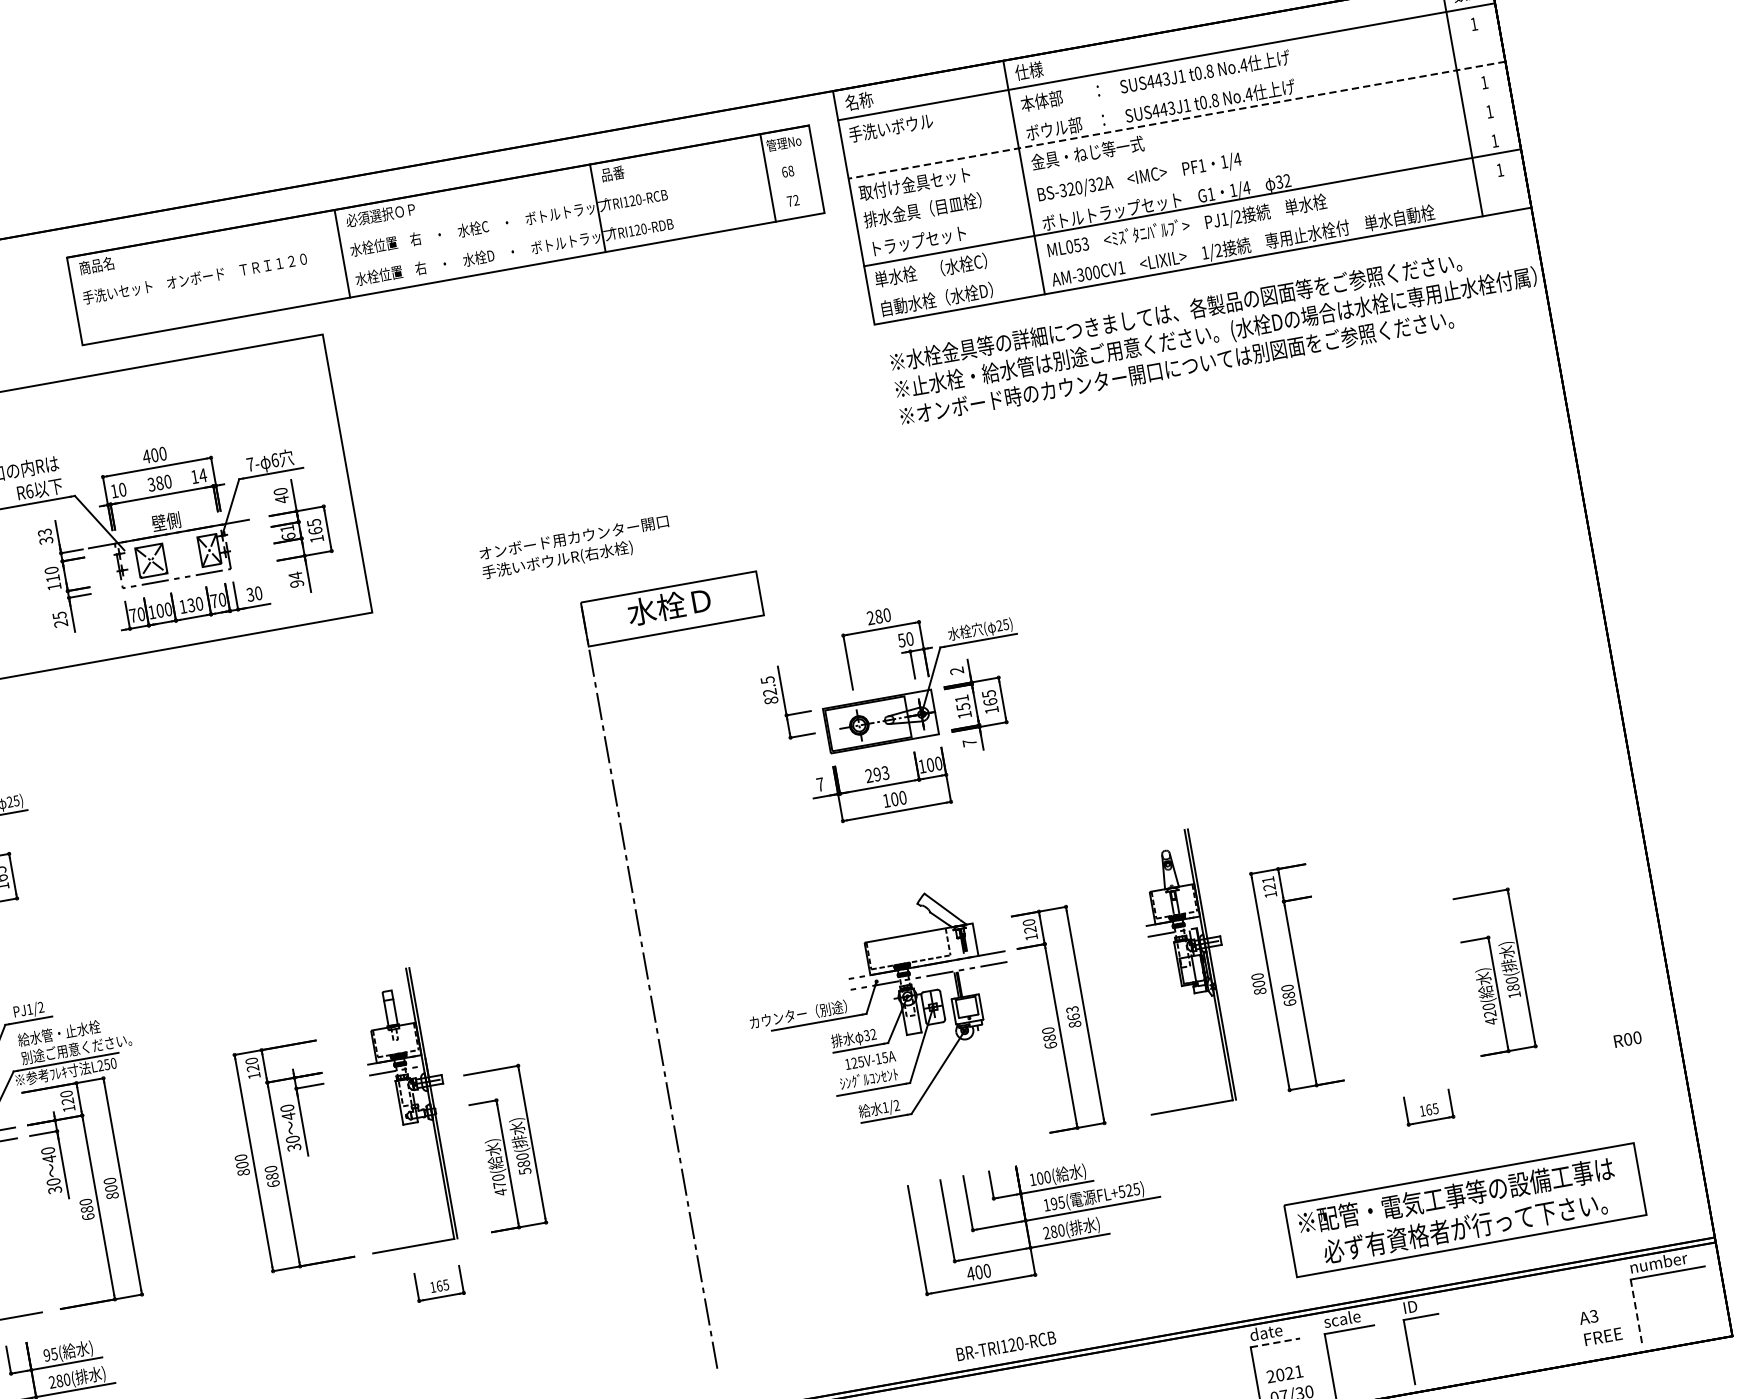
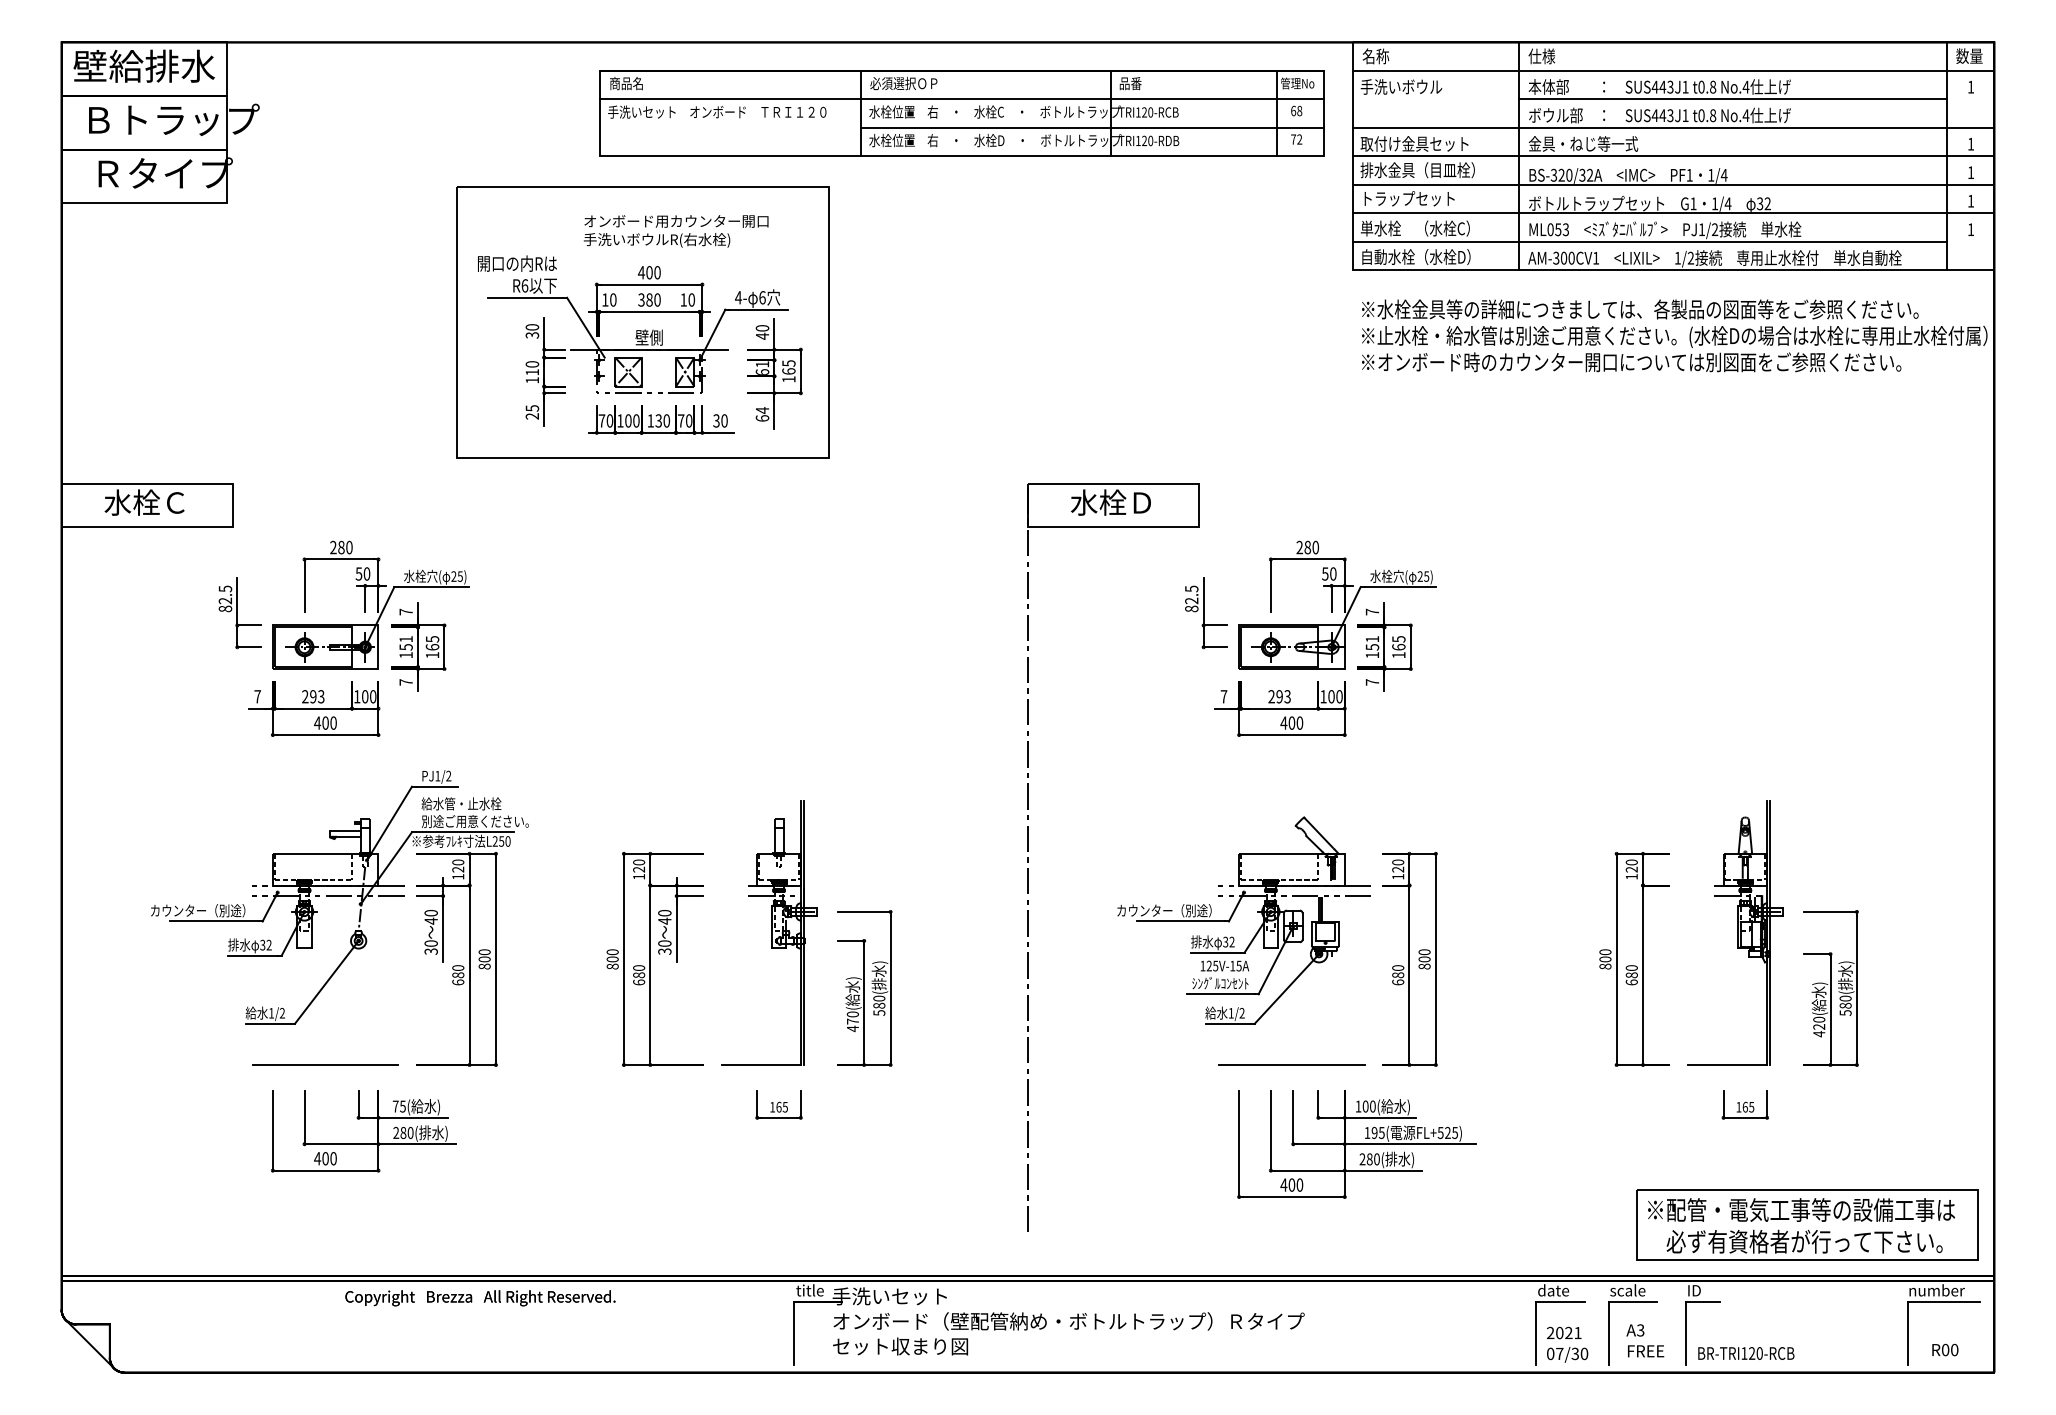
line: (1232, 80) -> (1732, 99), added
line: (1176, 119) -> (1673, 127), dashed -> solid
line: (1182, 149) -> (1673, 156), added
line: (1187, 178) -> (1673, 184), added
line: (442, 220) -> (961, 99), added
line: (581, 225) -> (1092, 127), added
line: (1173, 240) -> (1649, 241), added
text: (250, 464) -> (738, 297), 7- -> 4-
text: (202, 475) -> (691, 299), 14 -> 10
text: (44, 532) -> (532, 327), 33 -> 30
text: (574, 548) -> (675, 231), moved
text: (297, 583) -> (762, 418), 94 -> 64
text: (955, 670) -> (1371, 611), 2 -> 7
text: (886, 800) -> (1283, 722), 100 -> 400
text: (1267, 880) -> (1631, 862), 121 -> 120
part: (1176, 970) -> (1735, 932), moved
text: (1514, 994) -> (1845, 1012), 180( -> 580(
text: (1072, 1013) -> (1424, 955), 863 -> 800
text: (1627, 1038) -> (1945, 1349), moved
line: (956, 1149) -> (1291, 1065), added
part: (1464, 1209) -> (1807, 1224), moved
line: (1636, 1312) -> (1907, 1333), dashed -> solid
text: (1600, 1325) -> (1645, 1340), moved
line: (1276, 1342) -> (1561, 1301), dashed -> solid
text: (1006, 1346) -> (1746, 1353), moved
text: (46, 1355) -> (395, 1106), 95( -> 75(

